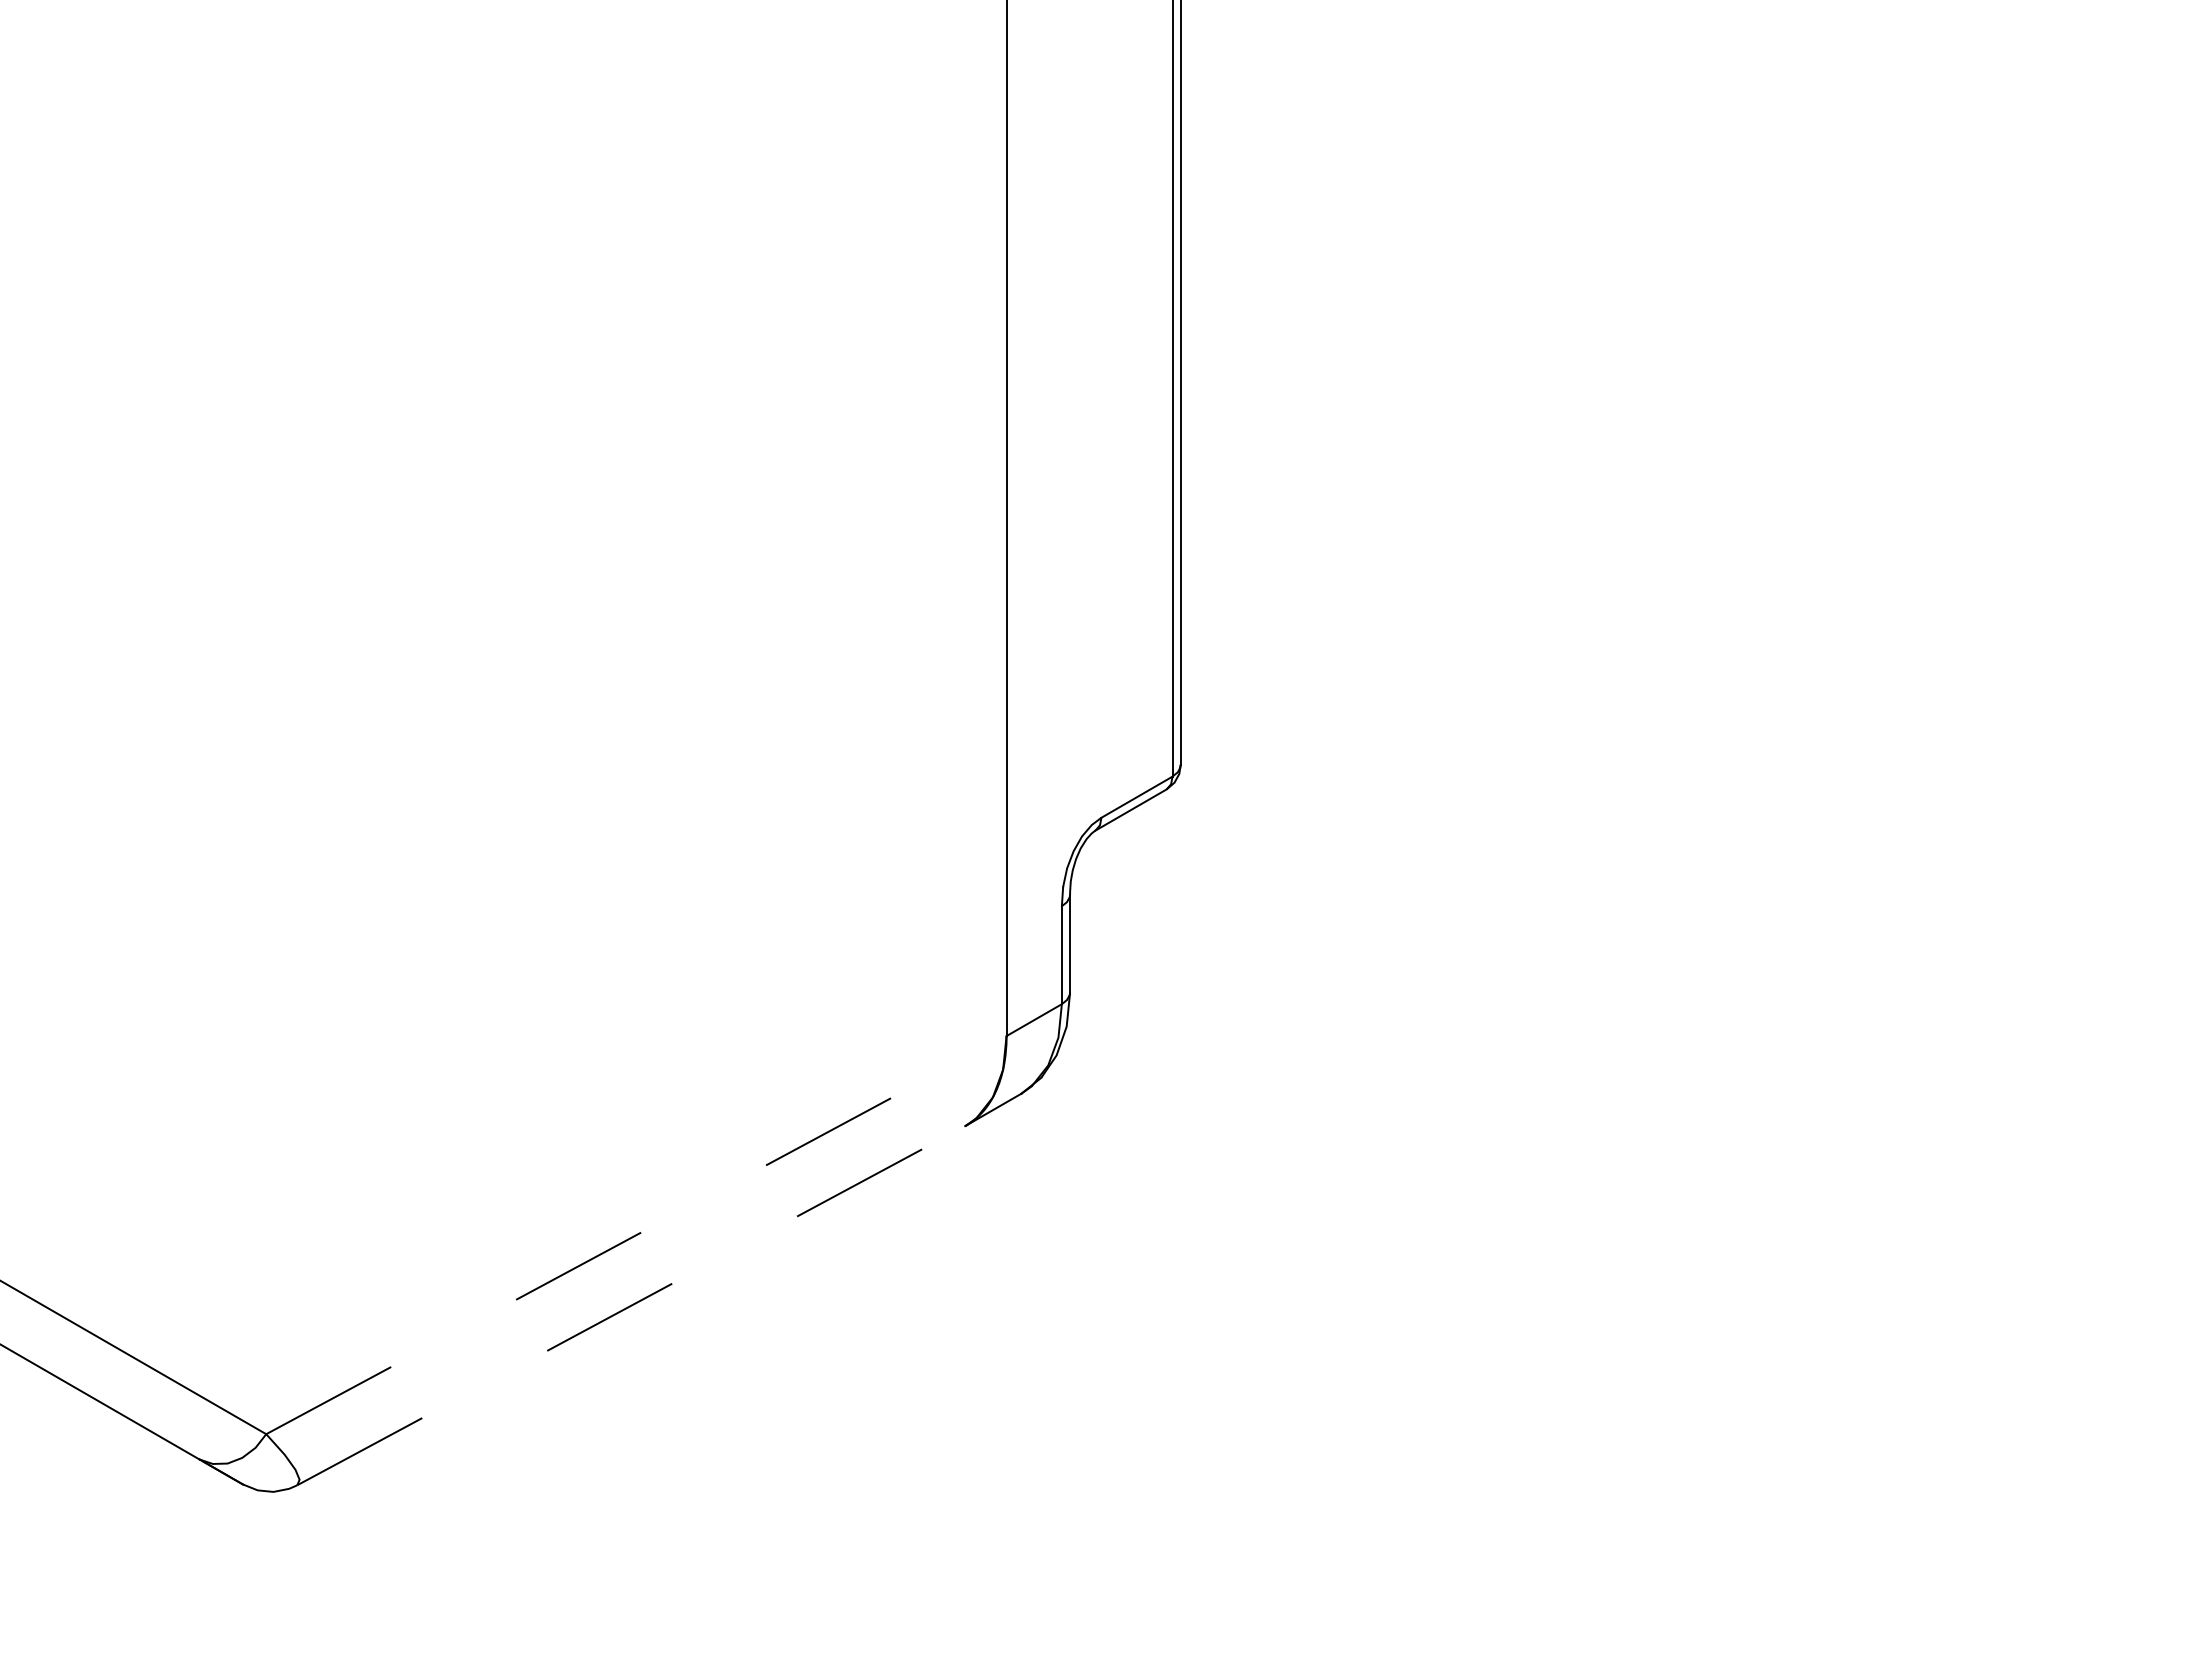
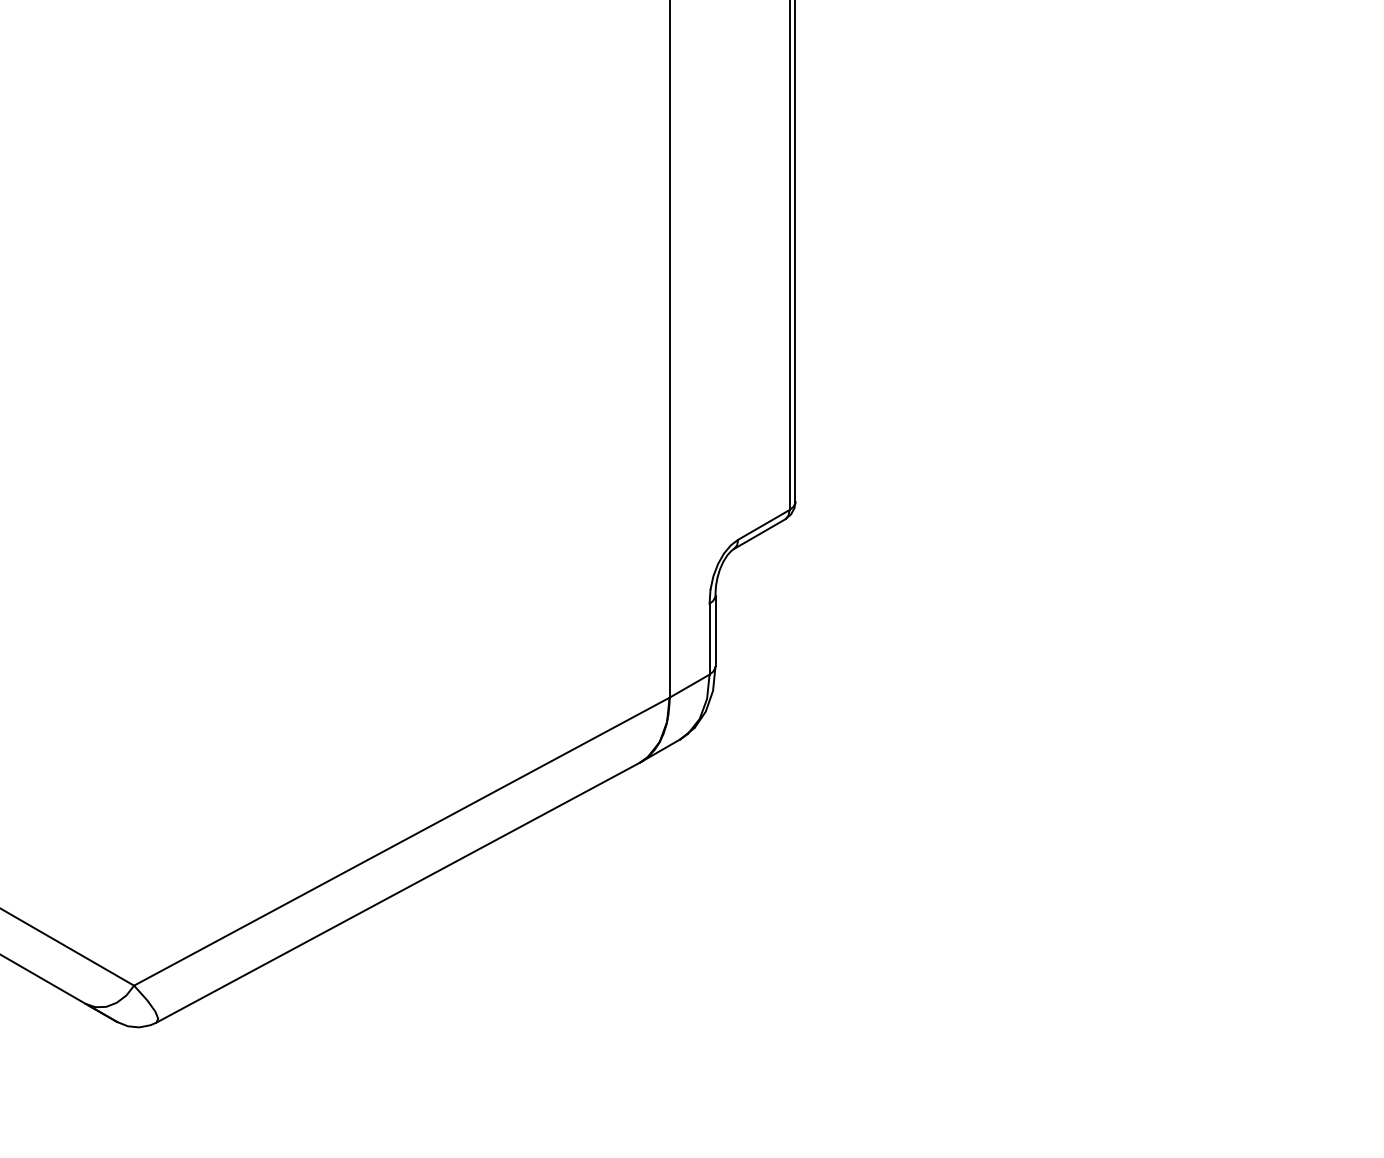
line: (636, 1234) -> (401, 841), dashed -> solid
line: (630, 1305) -> (397, 892), dashed -> solid

